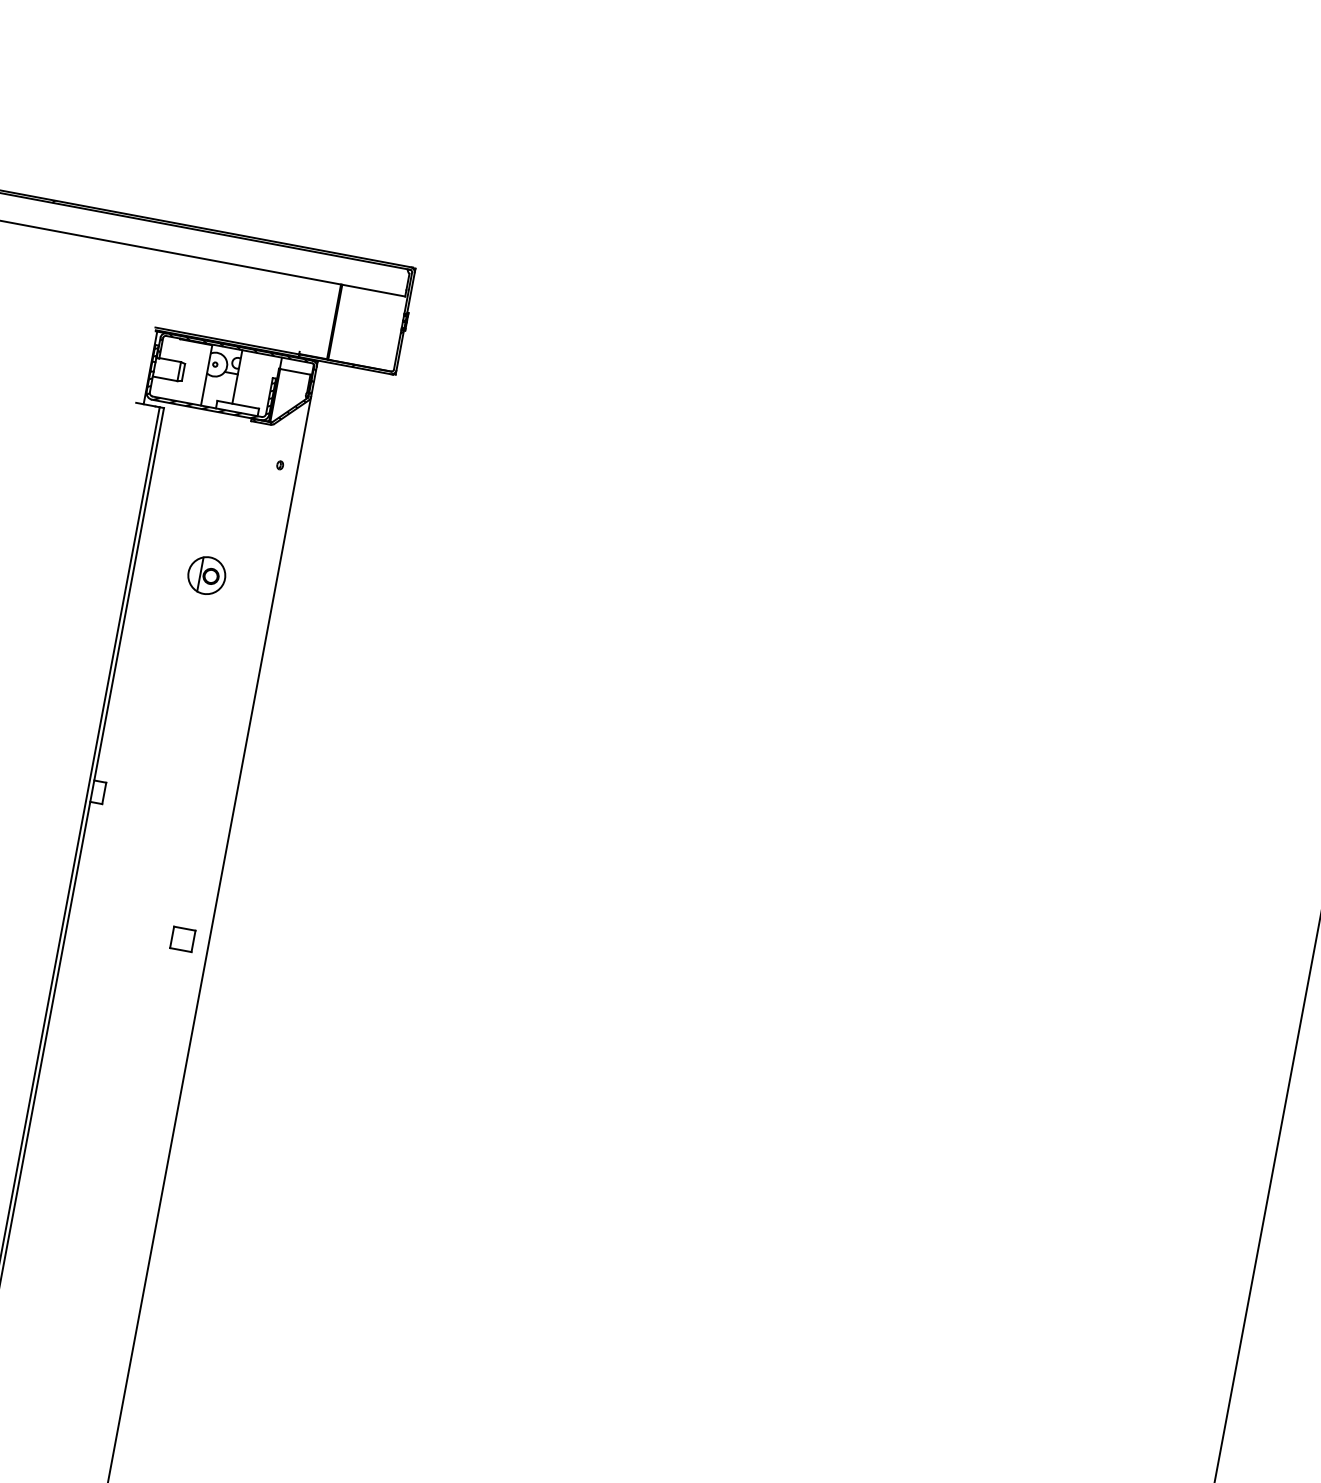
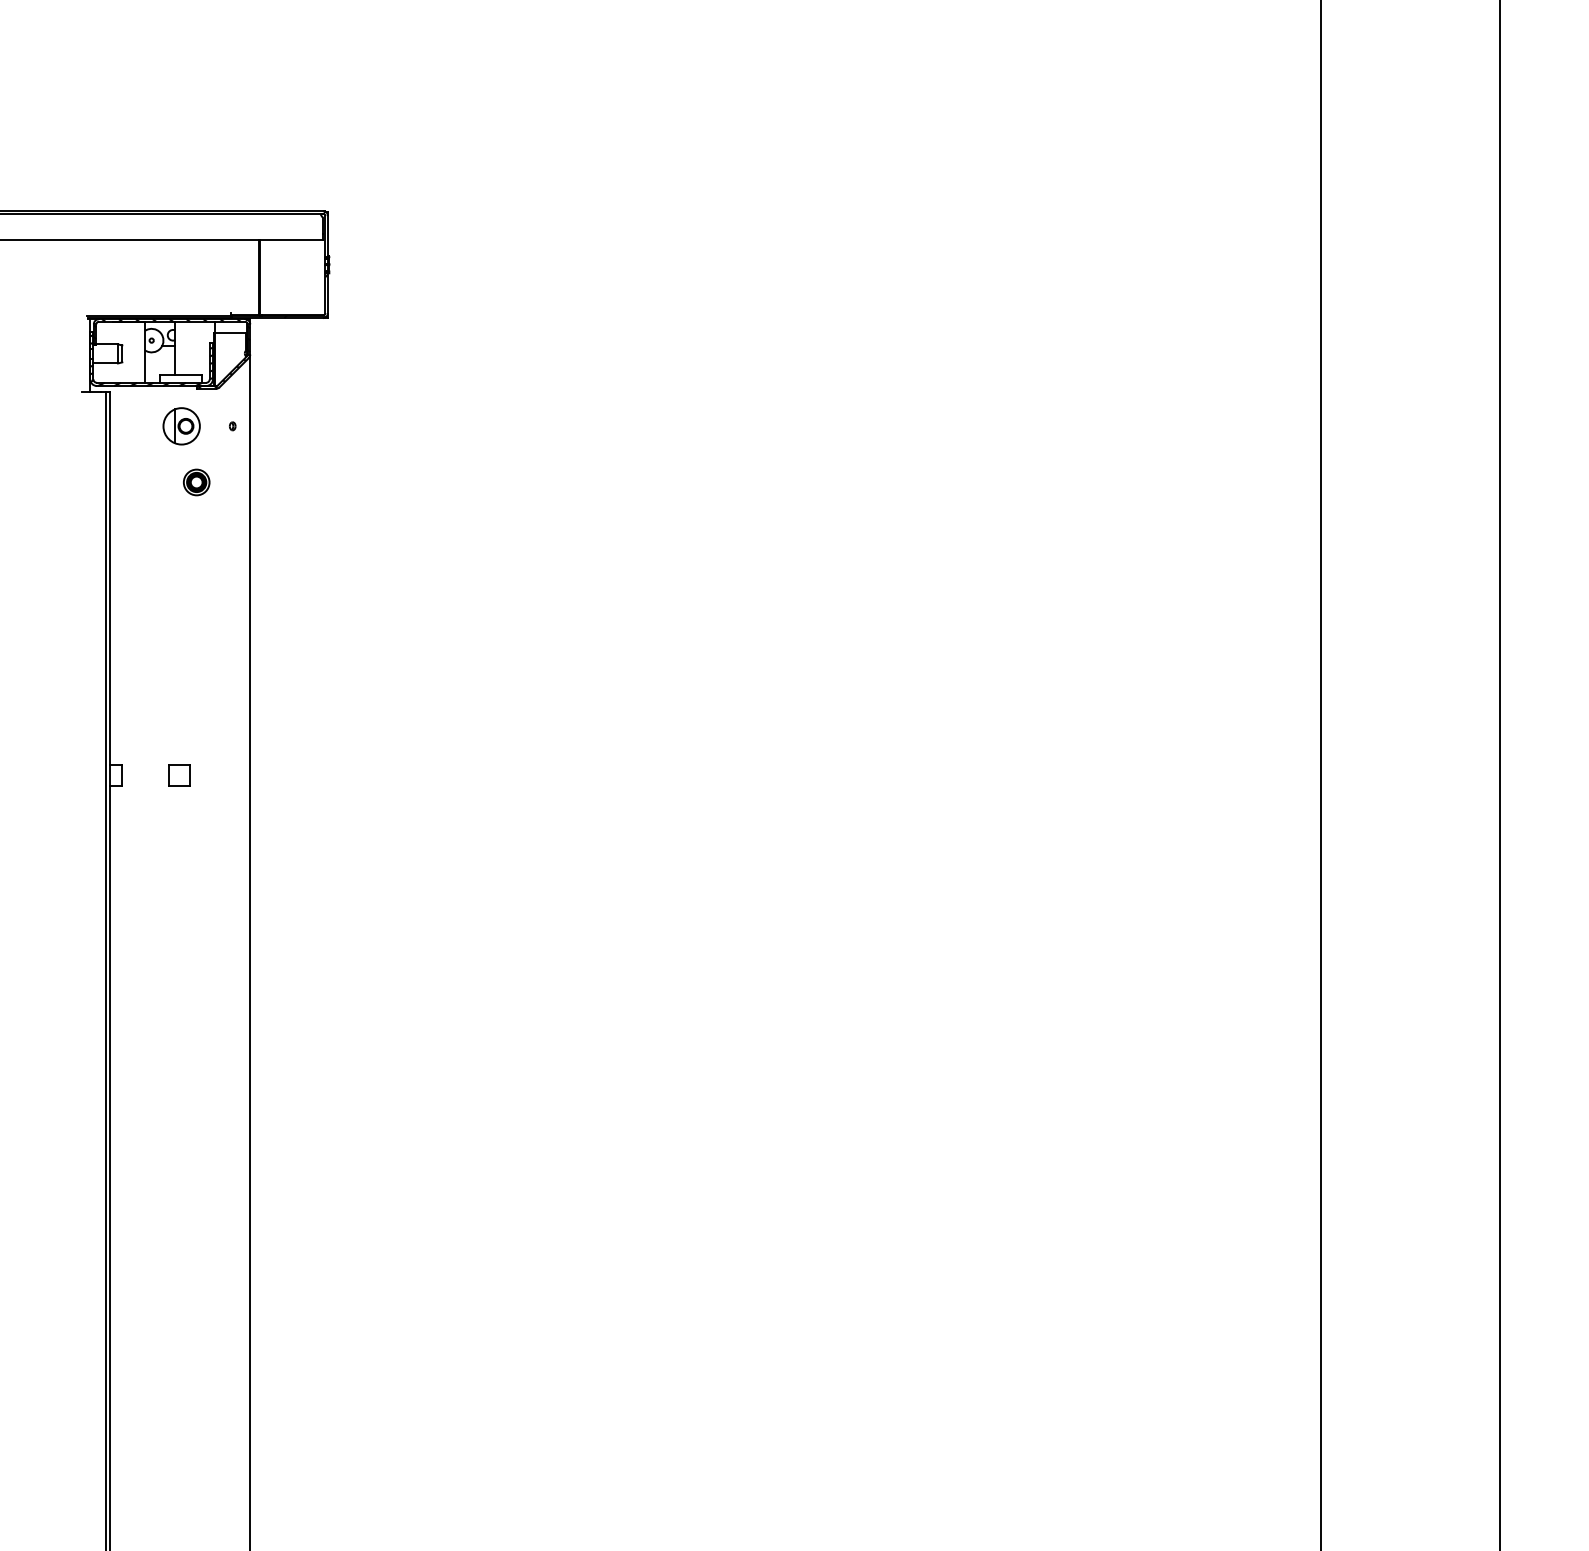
part: (233, 514) -> (196, 482), added
part: (206, 575) -> (181, 426), moved
part: (183, 939) -> (179, 775), moved

